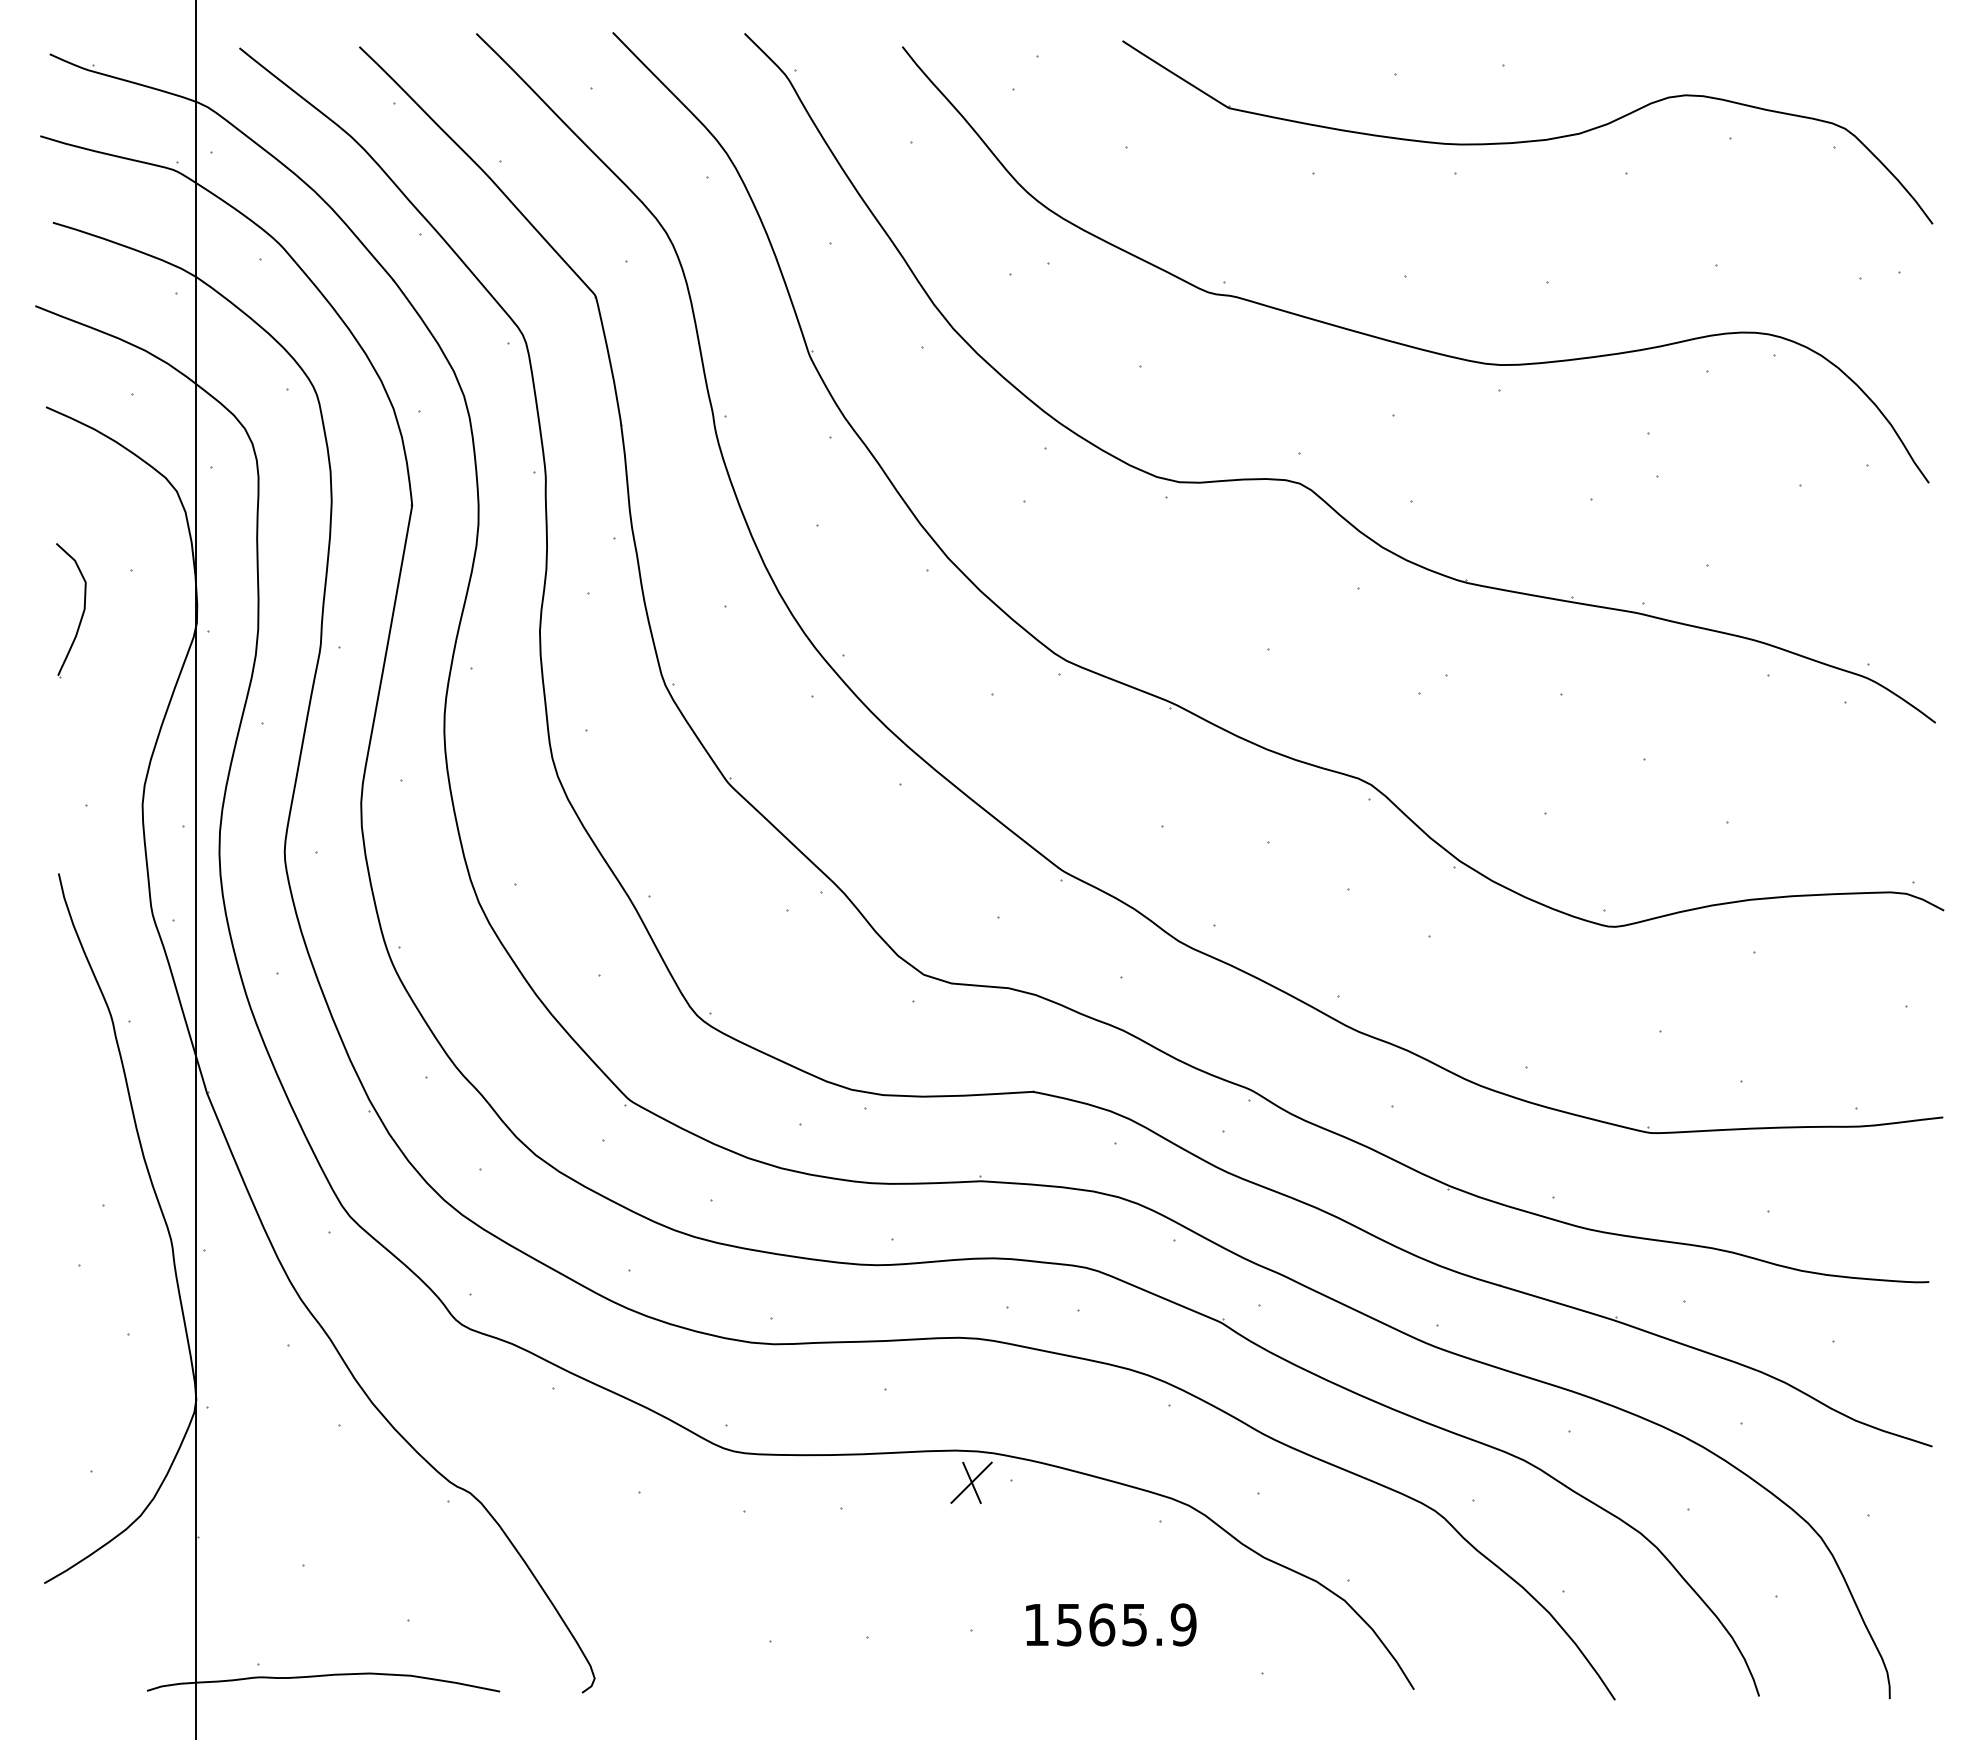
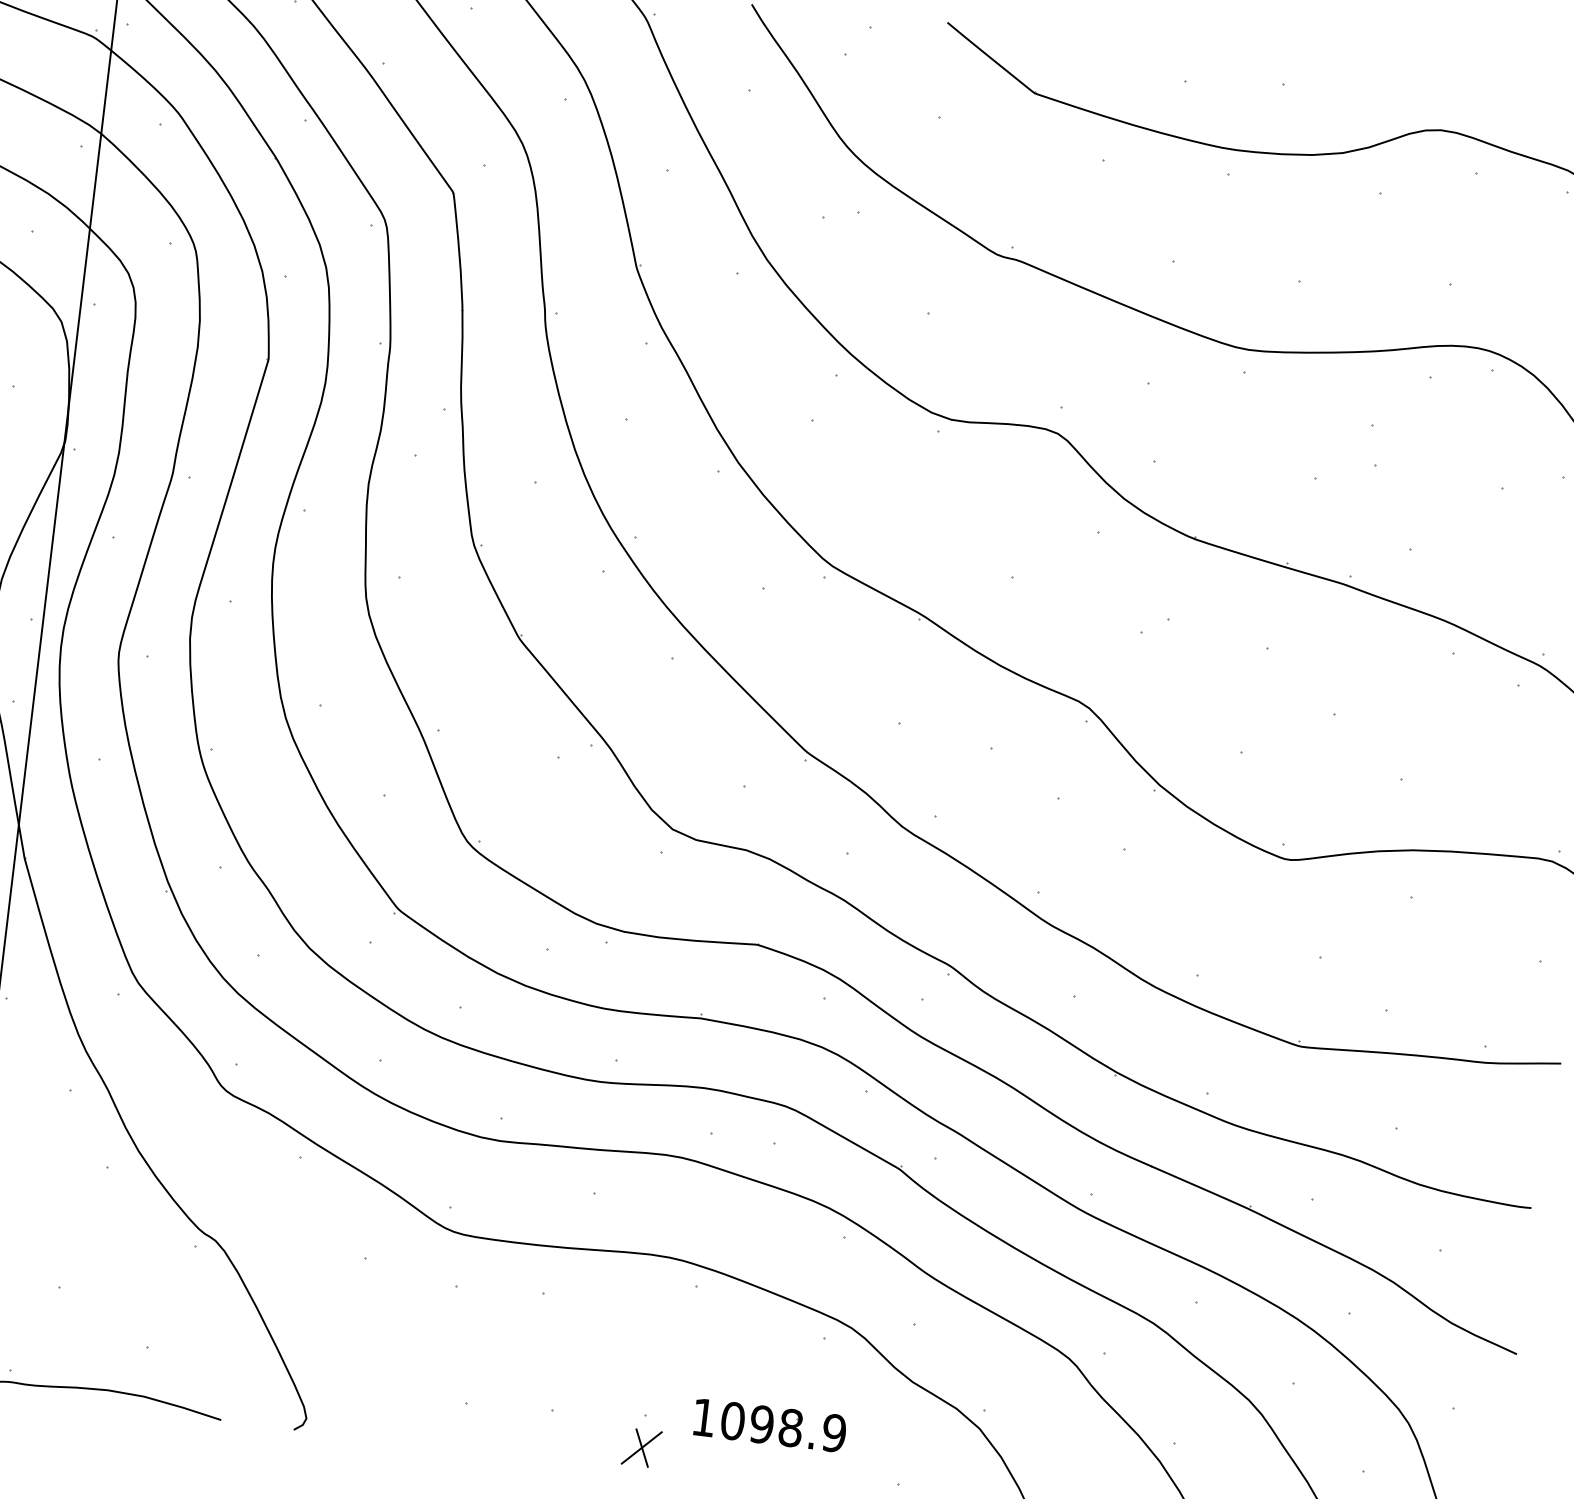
part: (971, 1482) -> (641, 1447), moved
text: (1101, 1624) -> (761, 1424), 1565.9 -> 1098.9

